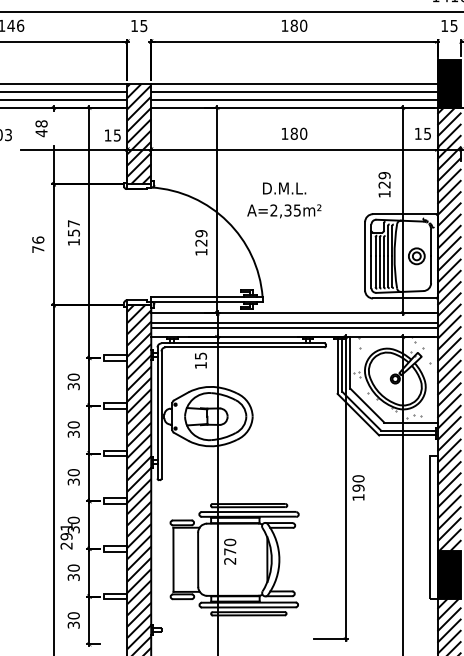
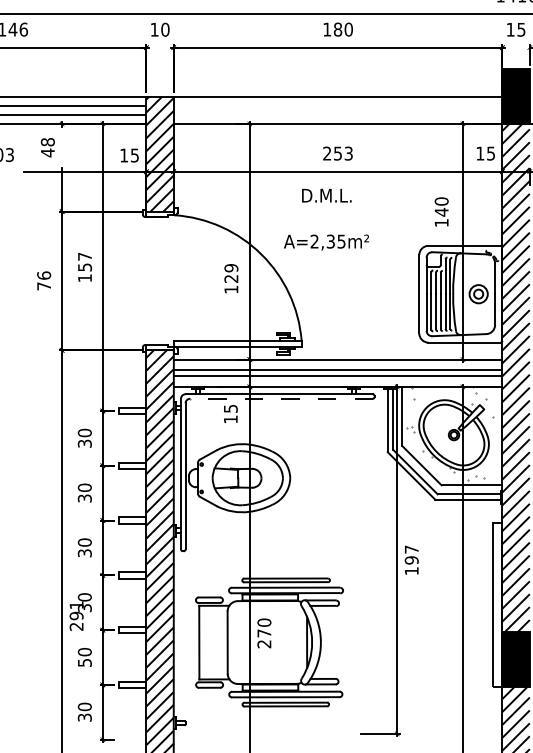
text: (143, 25) -> (164, 29), 15 -> 10
line: (294, 92) -> (338, 106), removed
line: (294, 100) -> (338, 115), removed
text: (294, 133) -> (338, 153), 180 -> 253
text: (384, 180) -> (441, 207), 129 -> 140
text: (284, 188) -> (326, 195), moved
line: (245, 347) -> (281, 398), solid -> dashed
text: (358, 478) -> (411, 549), 190 -> 197
text: (73, 577) -> (84, 662), 30 -> 50

